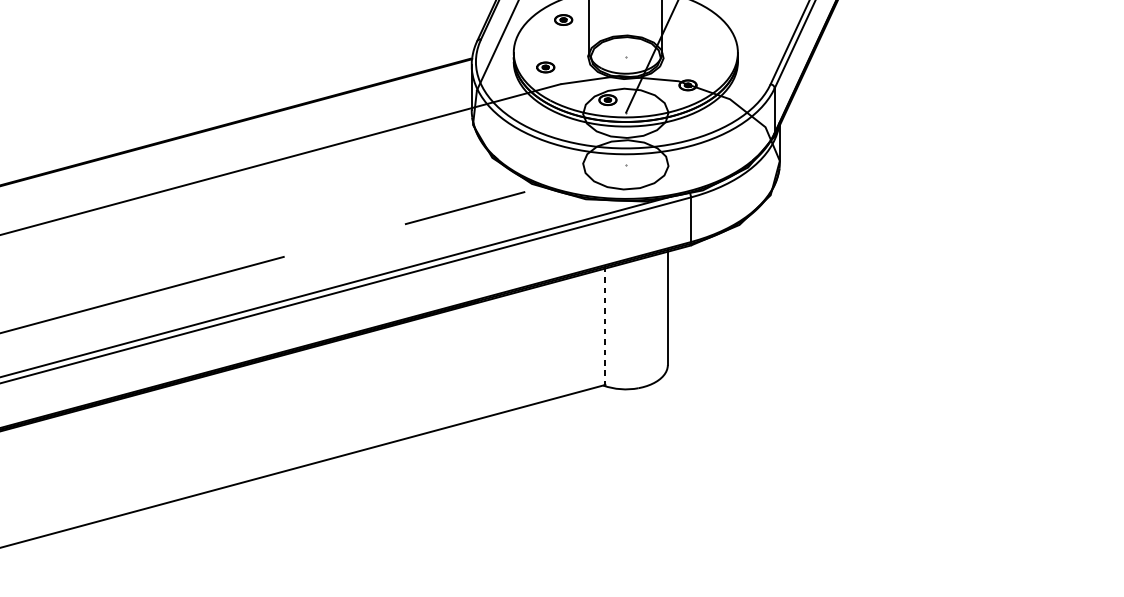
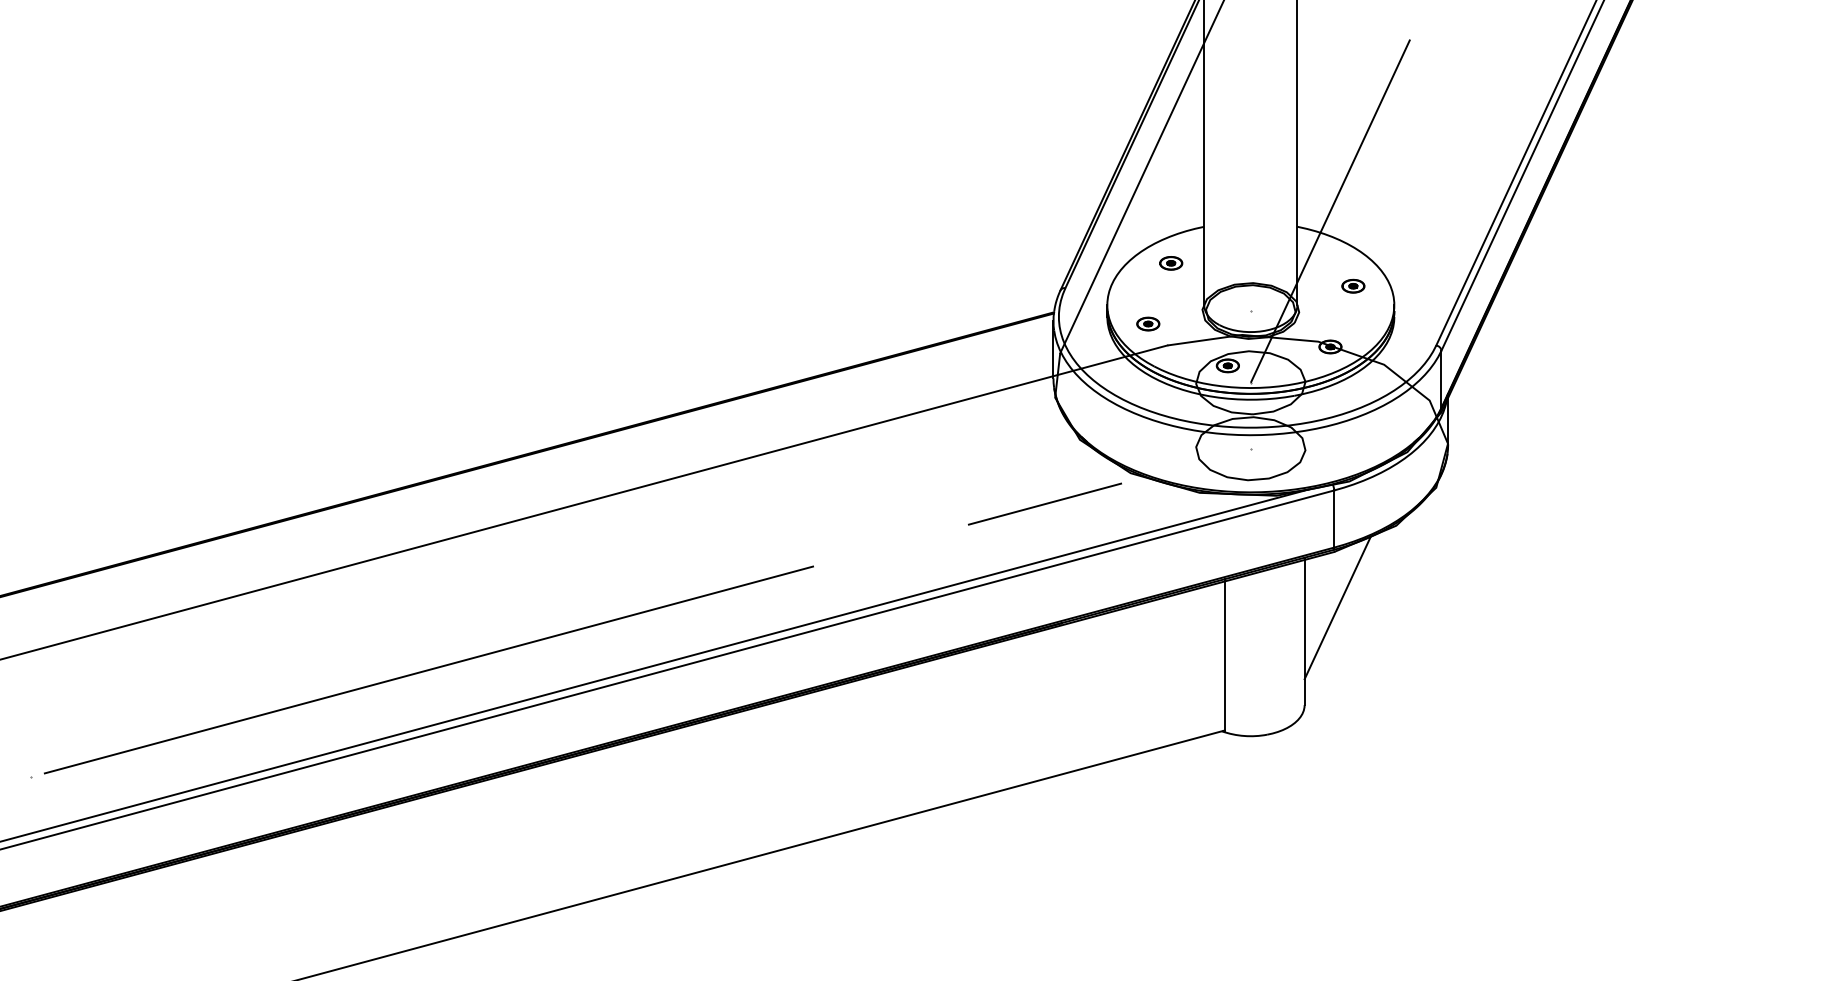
part: (706, 37) -> (1353, 285), added
line: (693, 288) -> (1337, 607), added
line: (605, 325) -> (1224, 654), dashed -> solid

